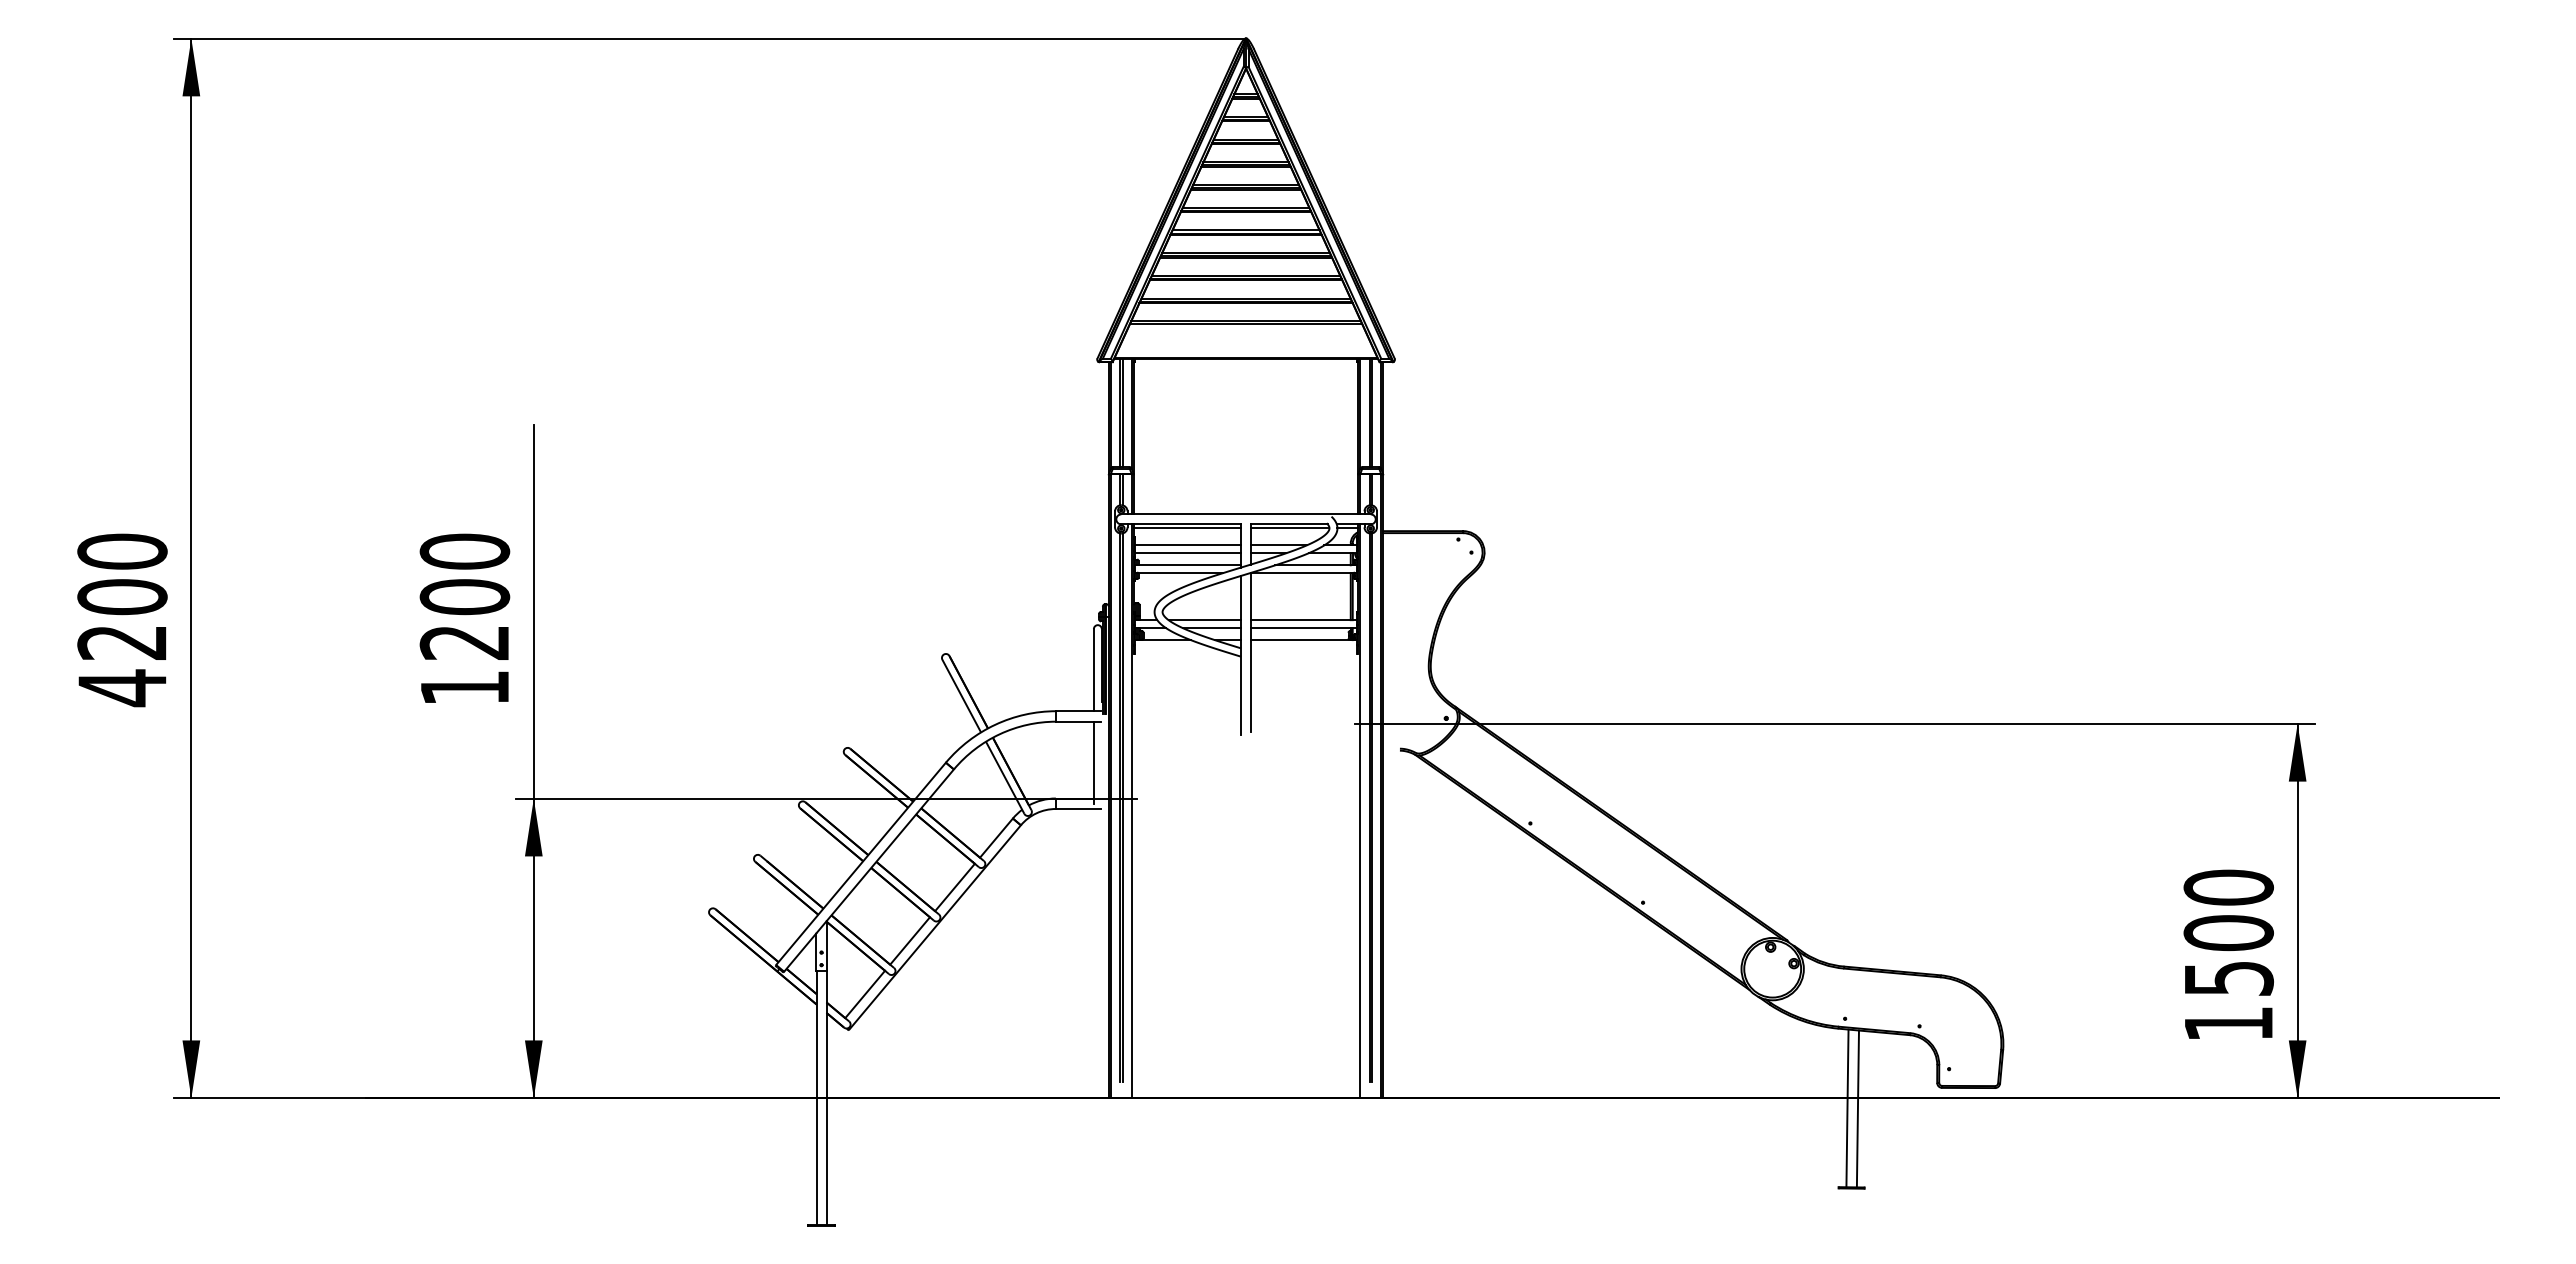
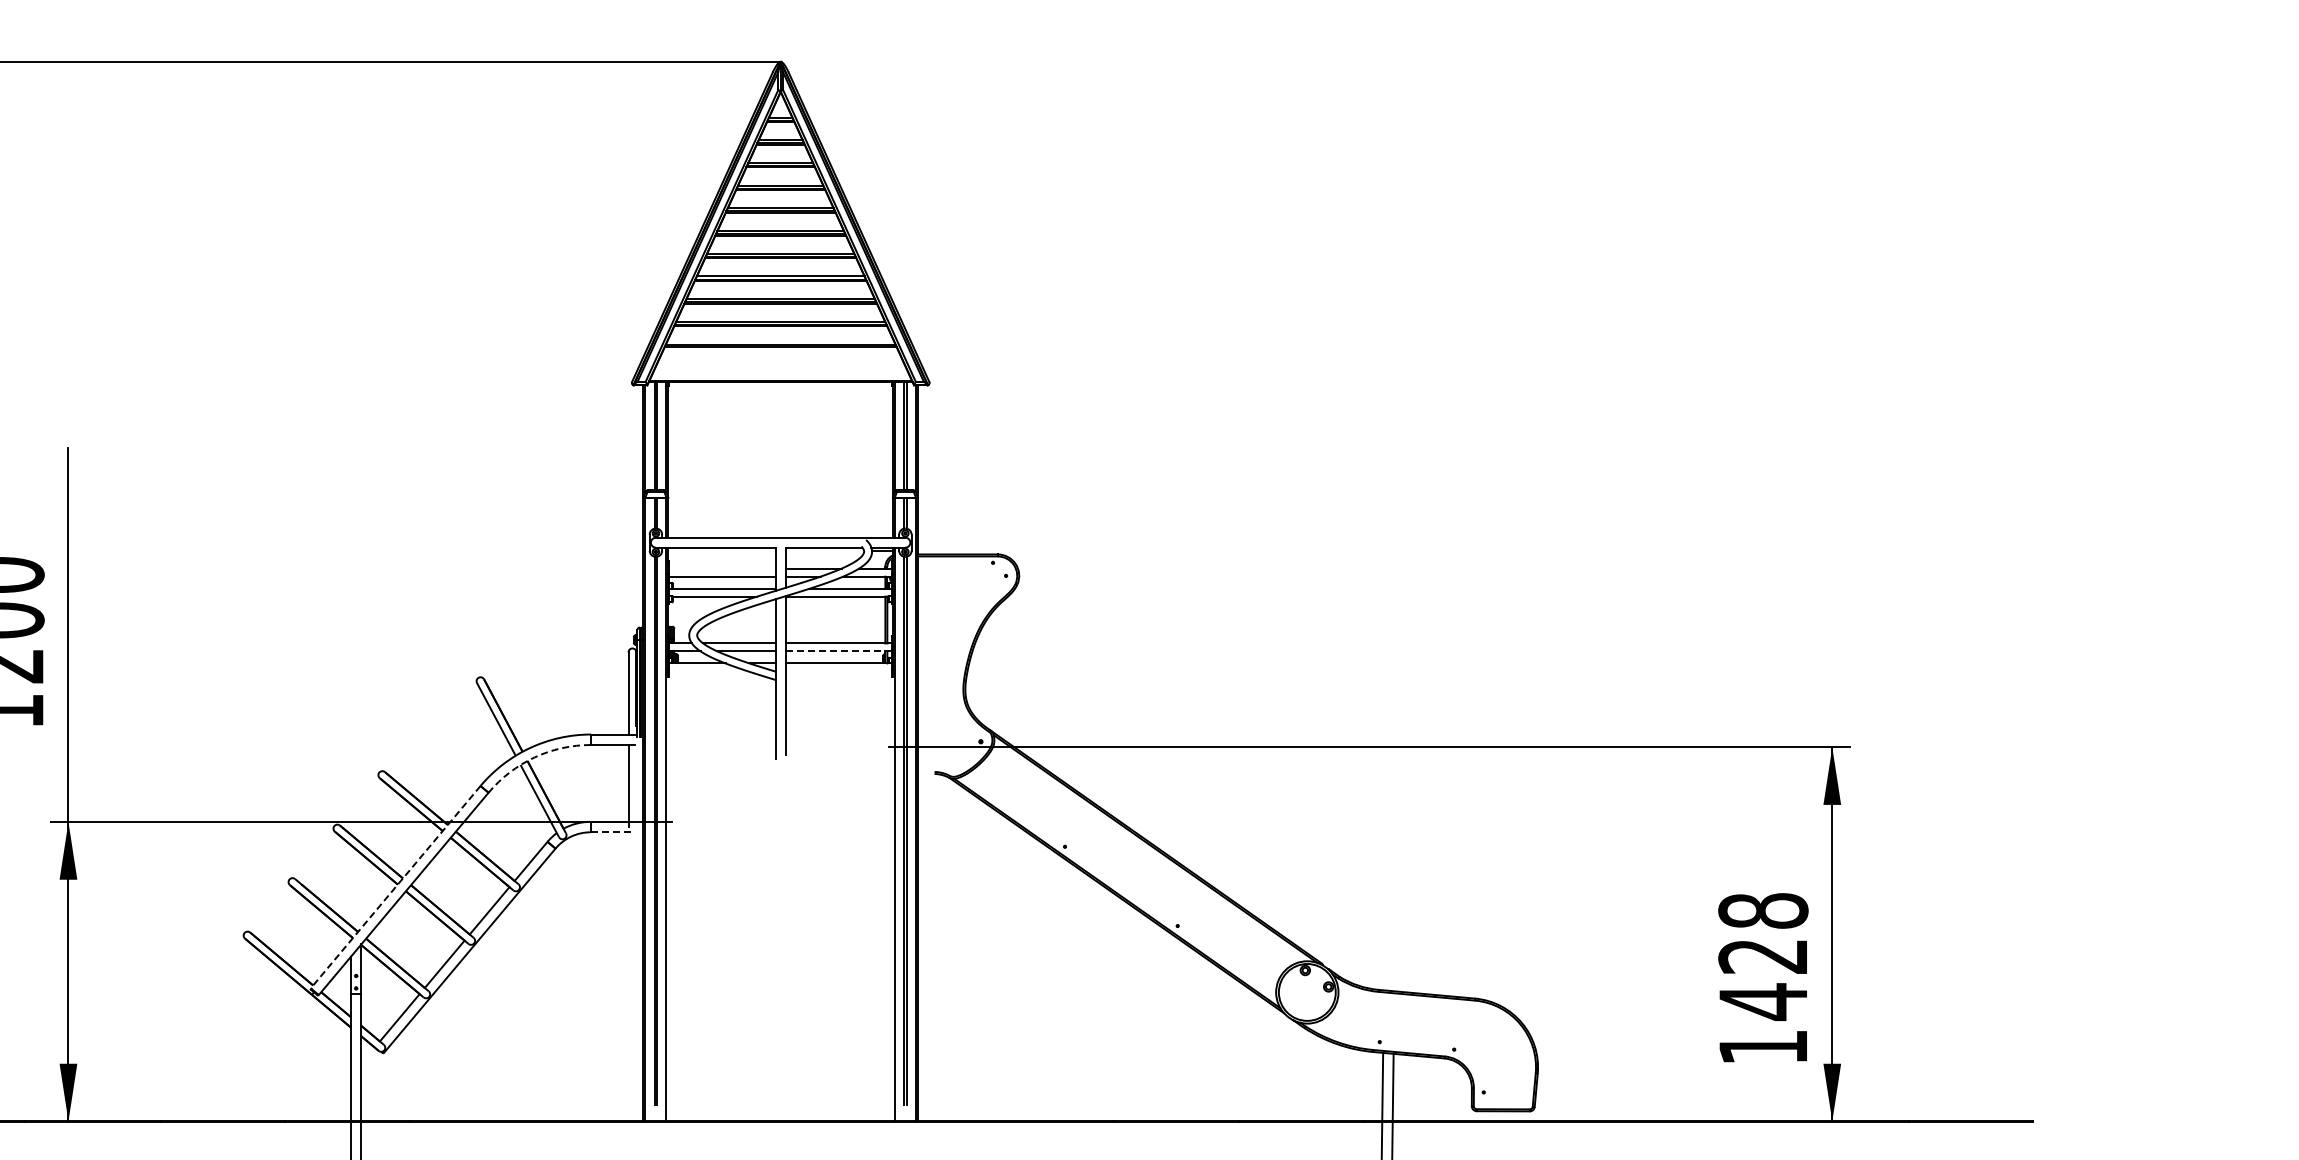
line: (1187, 527) -> (722, 550), removed
line: (1290, 527) -> (825, 550), removed
line: (1187, 545) -> (722, 568), removed
line: (1304, 628) -> (839, 651), solid -> dashed
arc: (999, 734) -> (534, 757), solid -> dashed
line: (1078, 809) -> (613, 832), solid -> dashed
line: (860, 864) -> (395, 887), solid -> dashed
text: (2228, 933) -> (1763, 956), 1500 -> 1428

